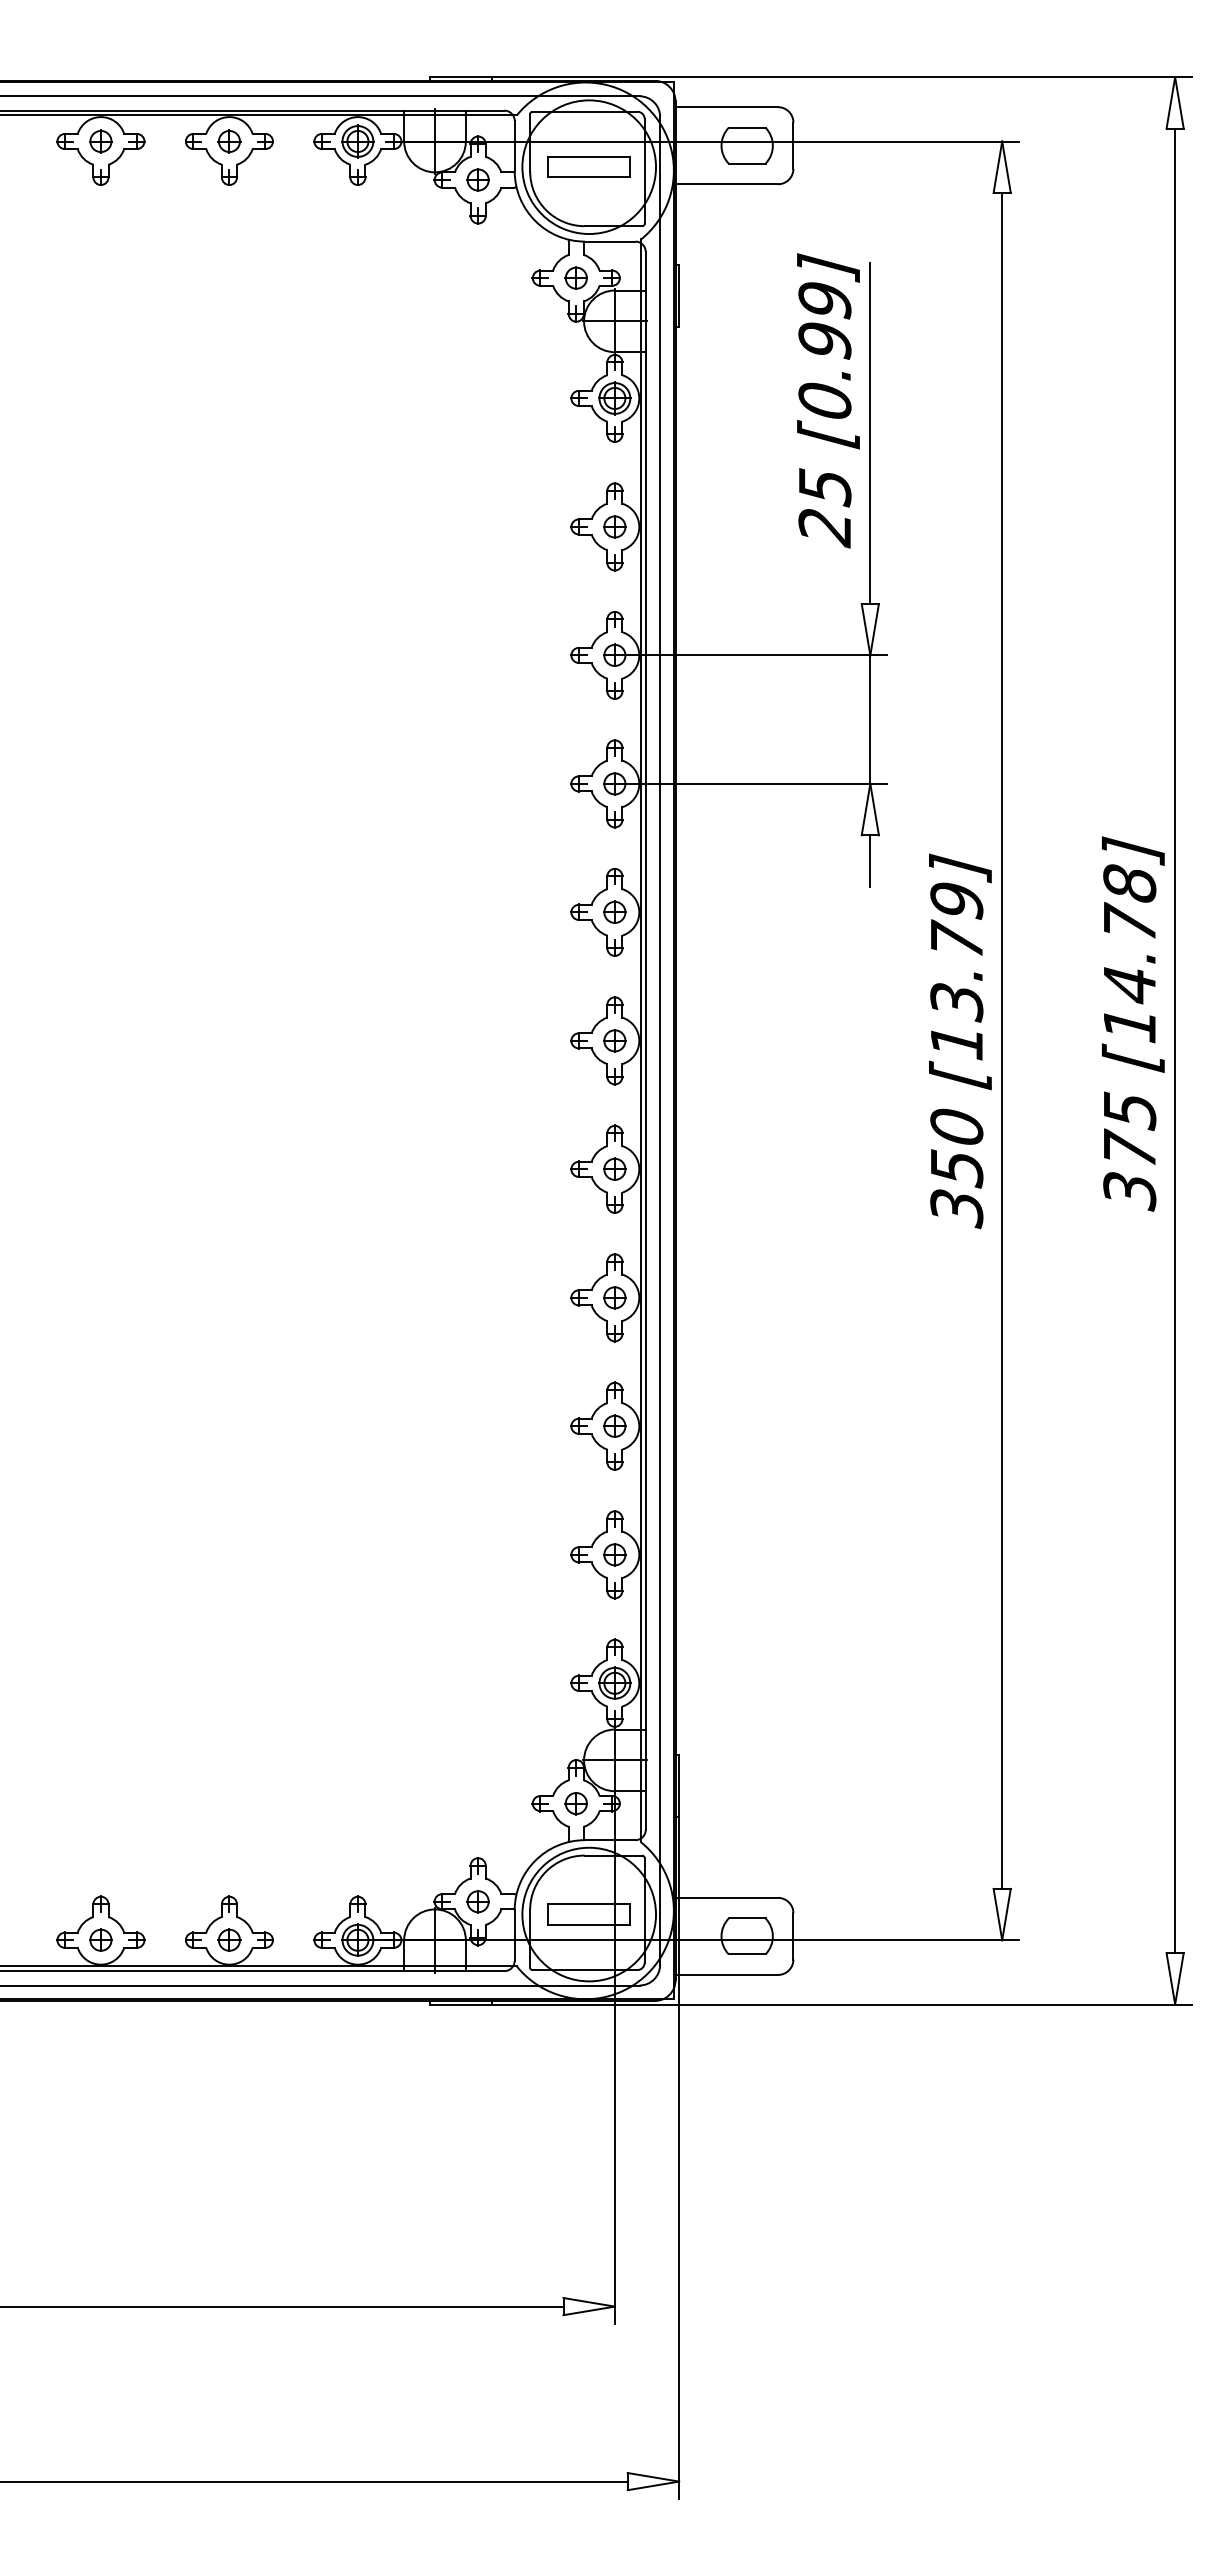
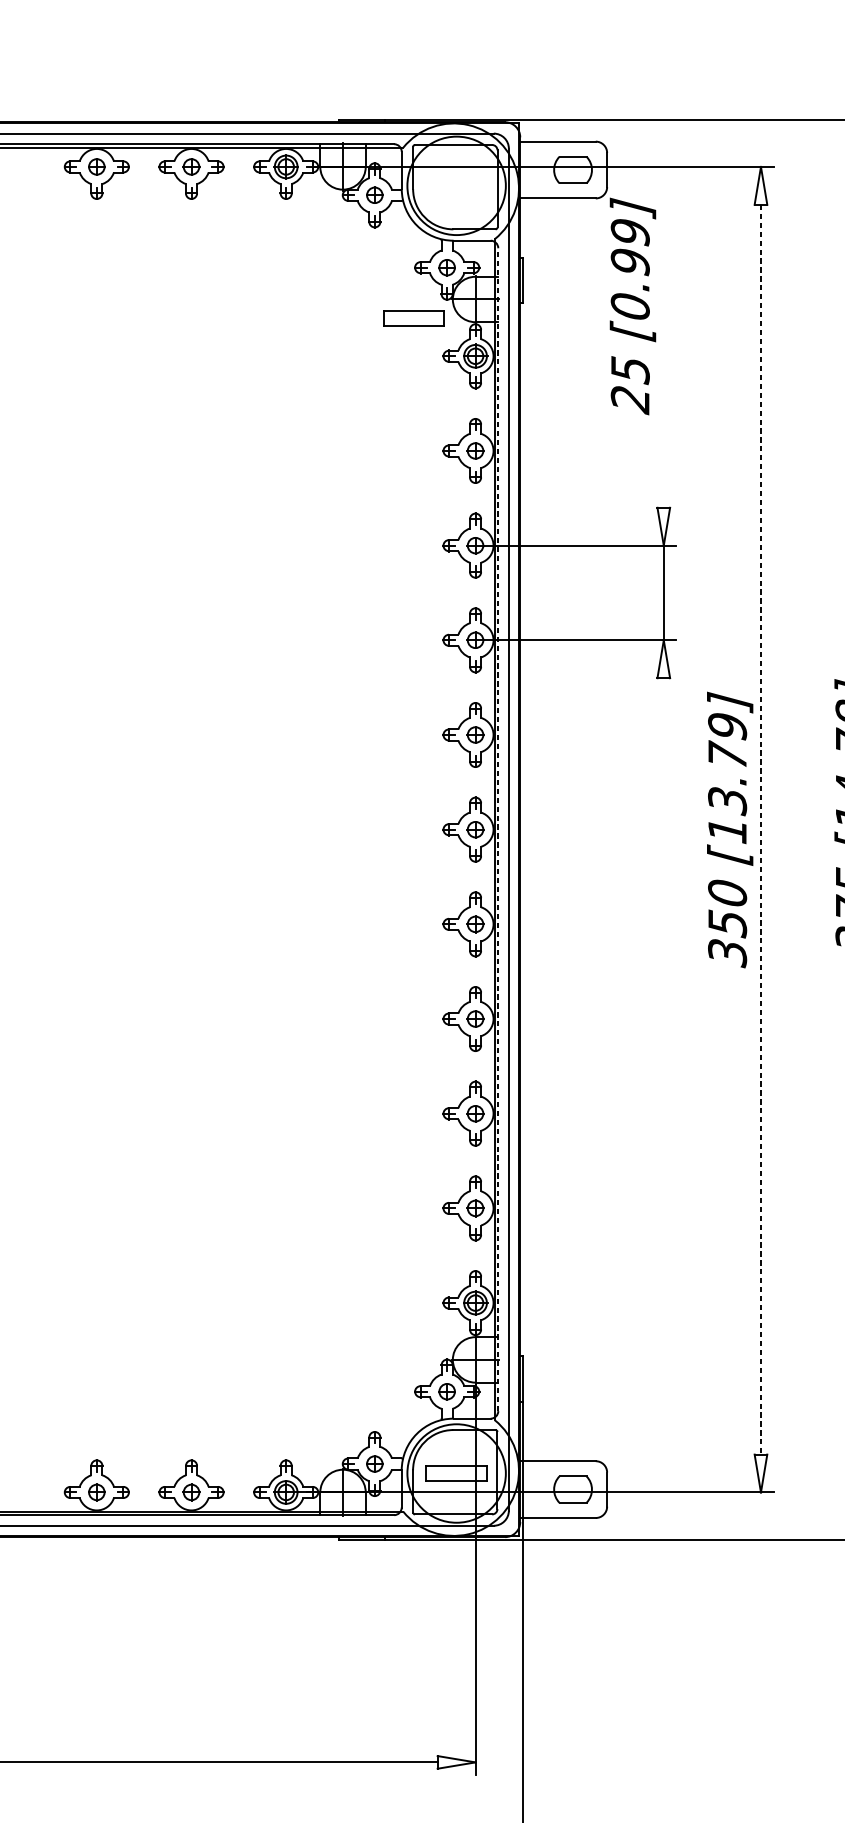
part: (588, 166) -> (413, 318), moved
text: (828, 400) -> (632, 306), moved
line: (870, 433) -> (663, 382), removed
line: (870, 860) -> (663, 696), removed
line: (645, 1040) -> (498, 829), solid -> dashed
line: (1002, 1040) -> (761, 829), solid -> dashed

